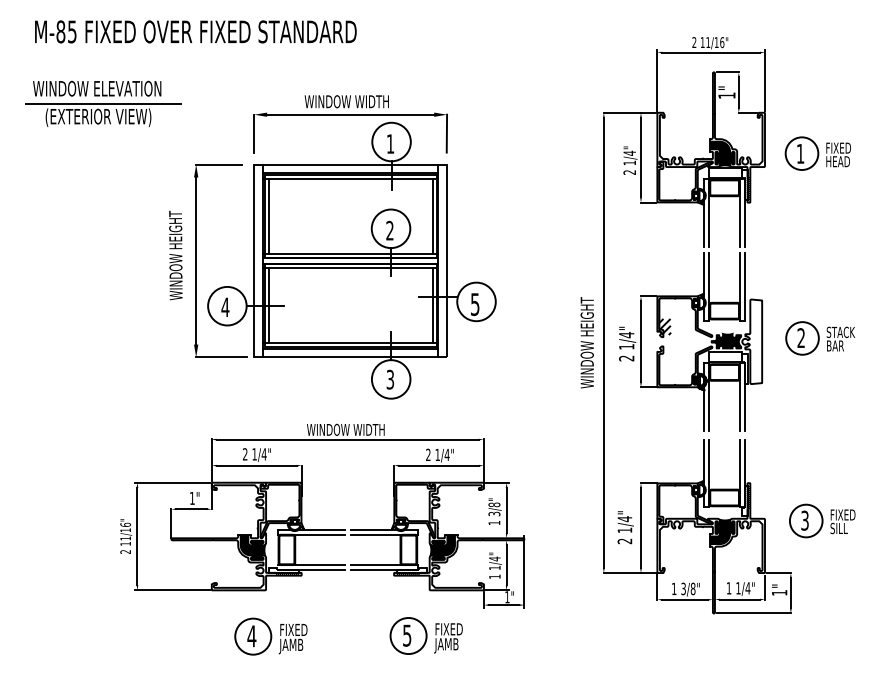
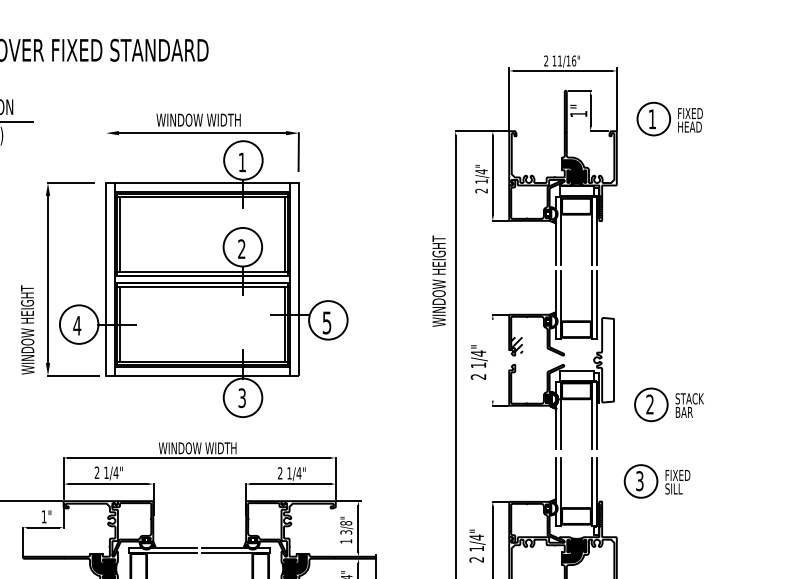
line: (254, 133) -> (106, 151), removed
part: (817, 153) -> (669, 118), moved
text: (175, 255) -> (27, 329), moved
part: (820, 338) -> (669, 404), moved
fill: (726, 340) -> (578, 358), removed
line: (641, 341) -> (493, 359), removed
text: (586, 342) -> (438, 280), moved
part: (822, 520) -> (657, 480), moved

